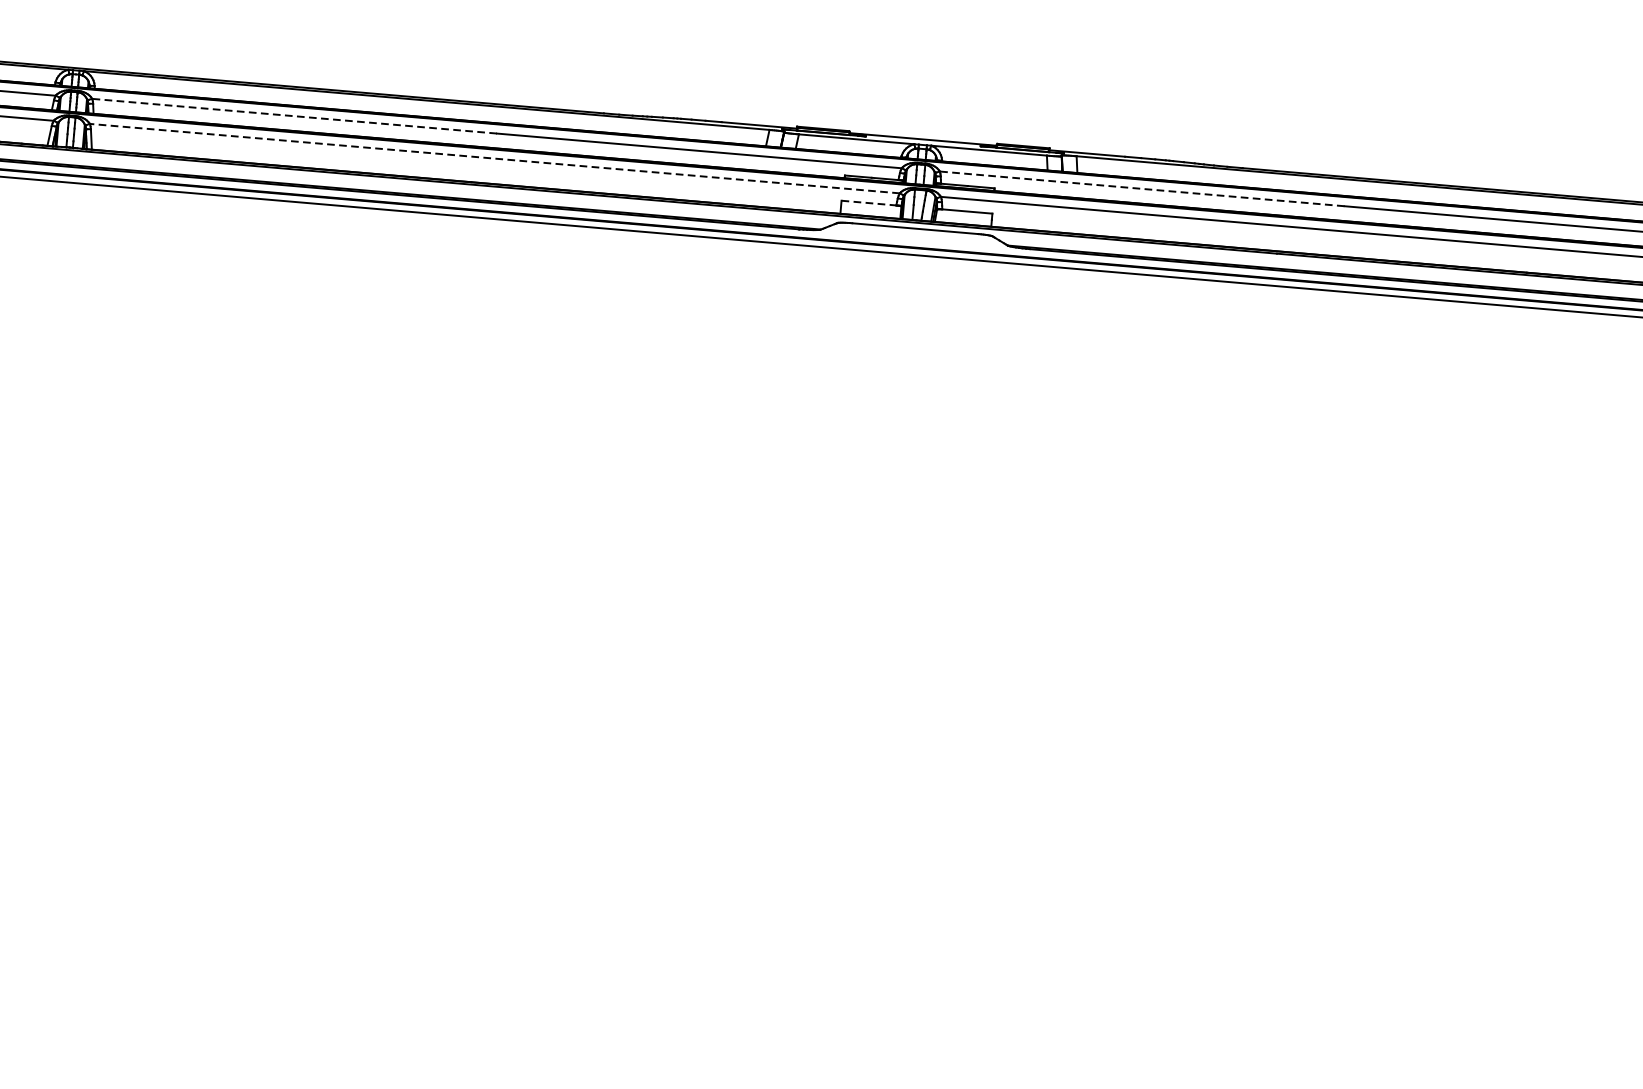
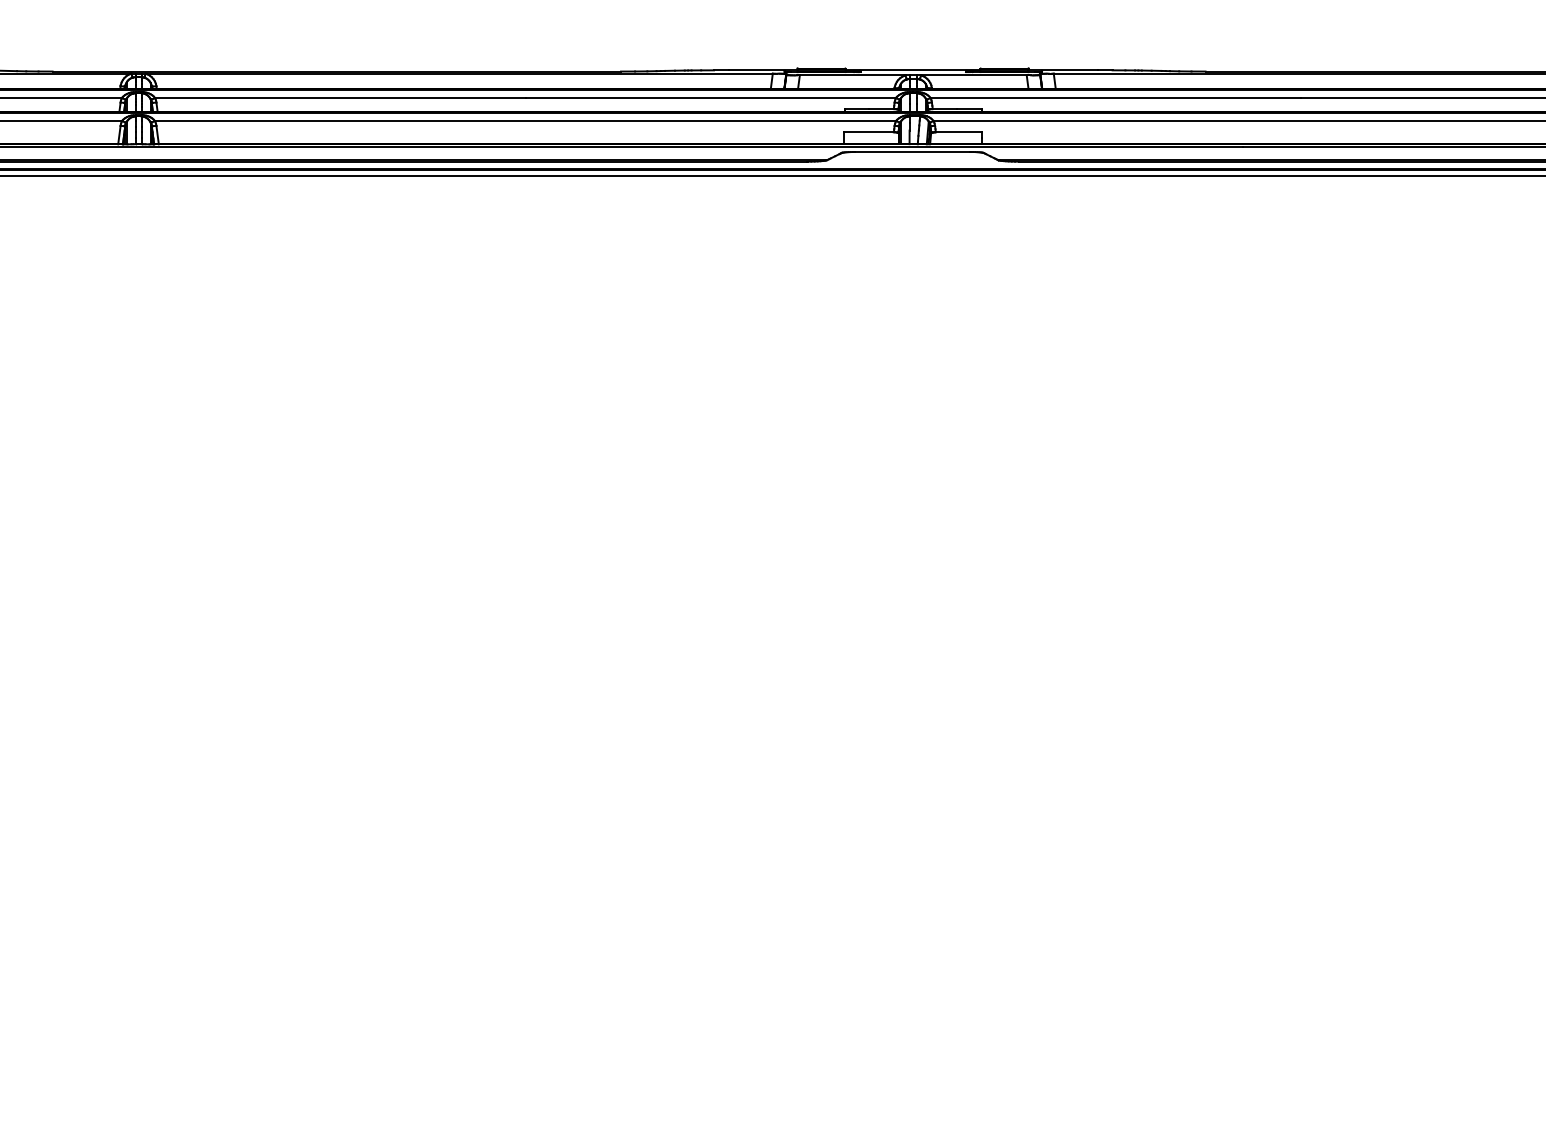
line: (293, 116) -> (339, 98), dashed -> solid
line: (494, 159) -> (525, 121), dashed -> solid
line: (1141, 189) -> (1115, 98), dashed -> solid
line: (869, 203) -> (869, 132), dashed -> solid

